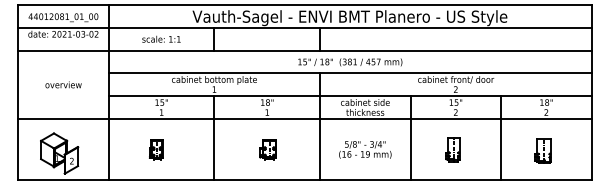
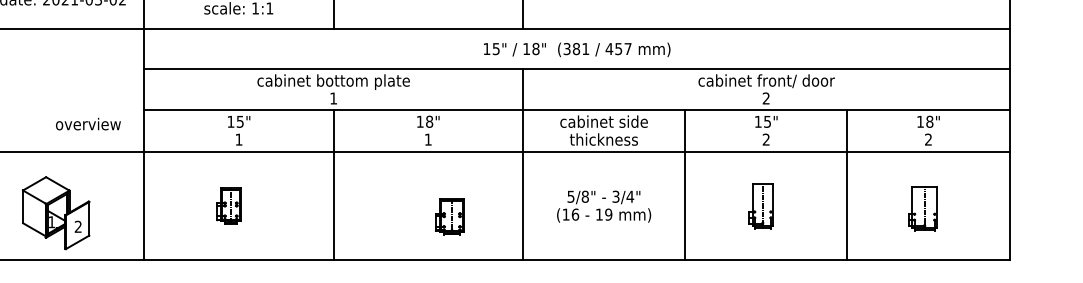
text: (63, 84) -> (88, 123), moved
part: (267, 149) -> (448, 216), moved

